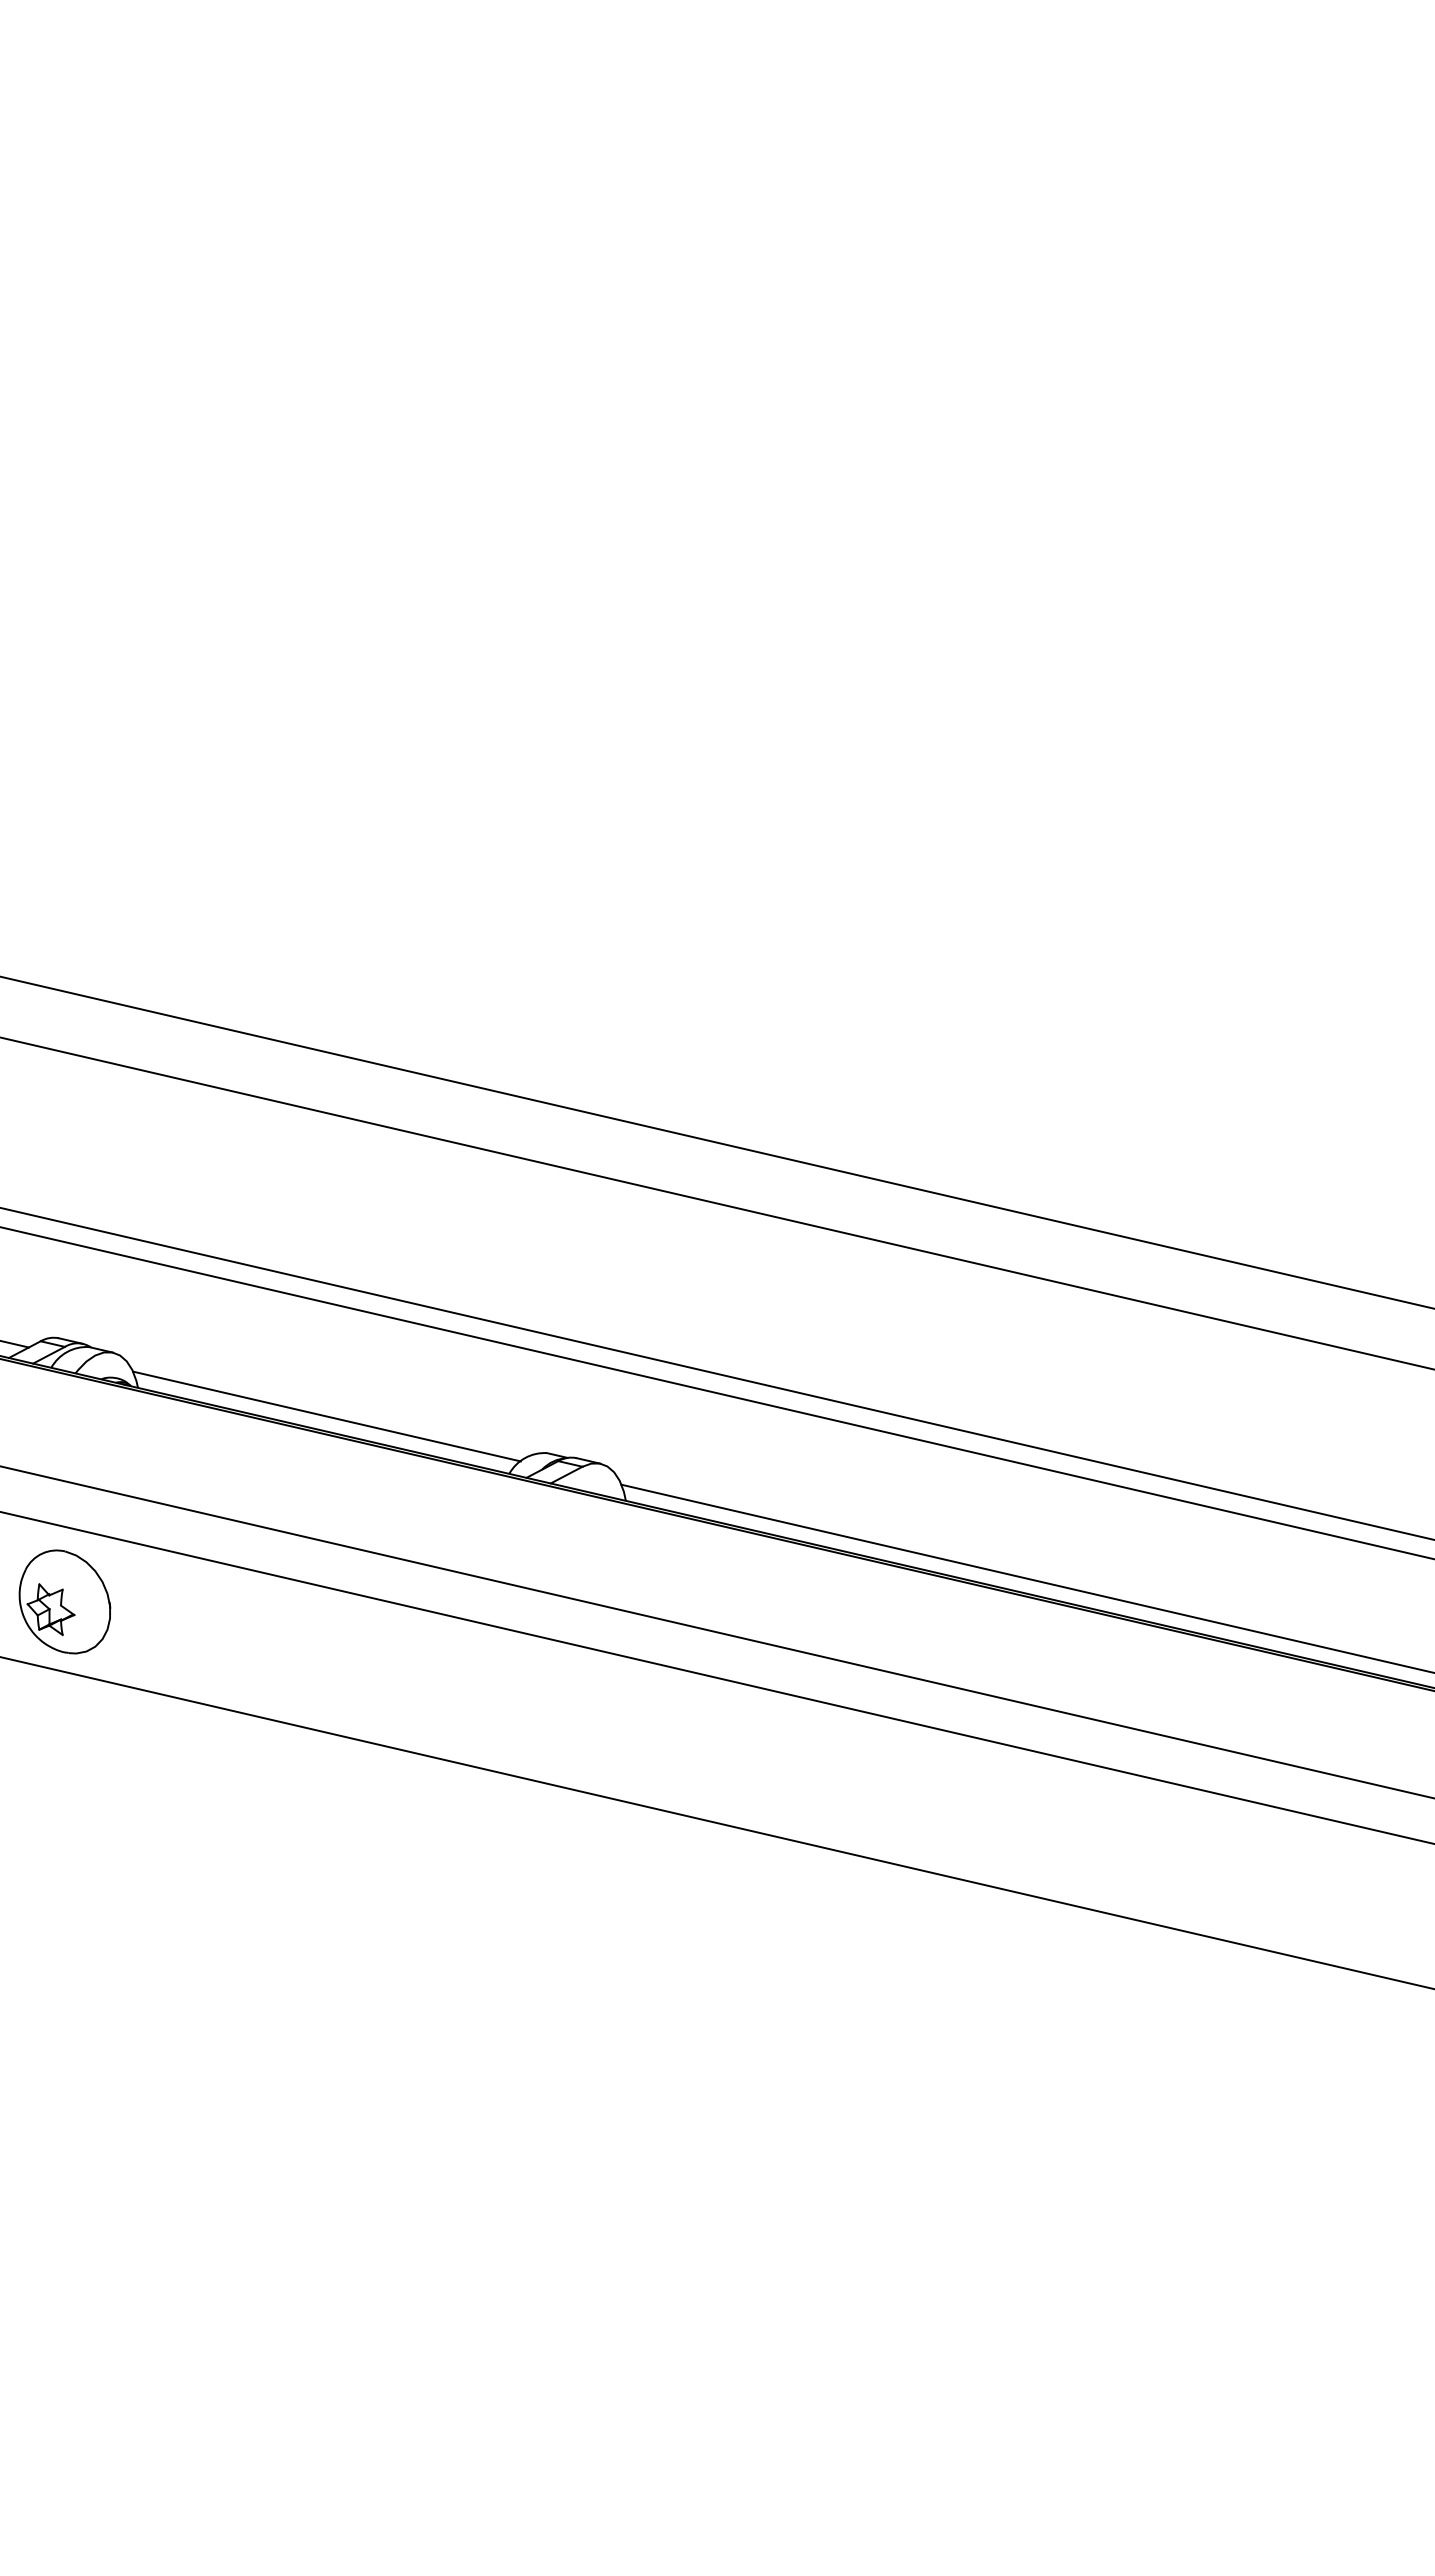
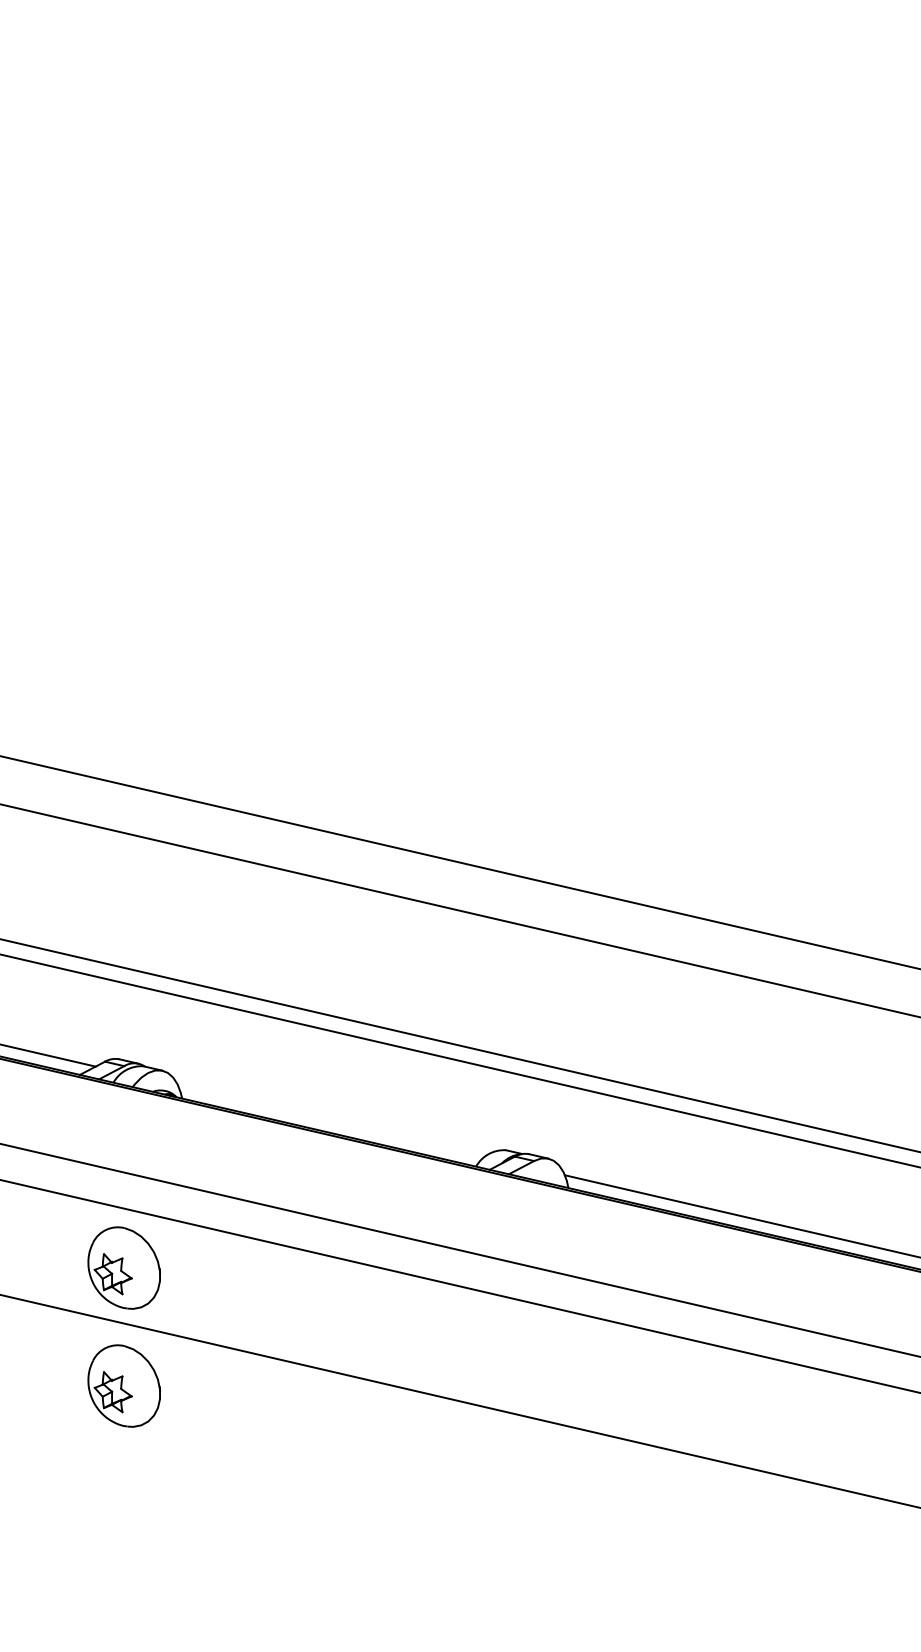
line: (326, 1416) -> (331, 1121), removed
part: (64, 1750) -> (123, 1385), added

